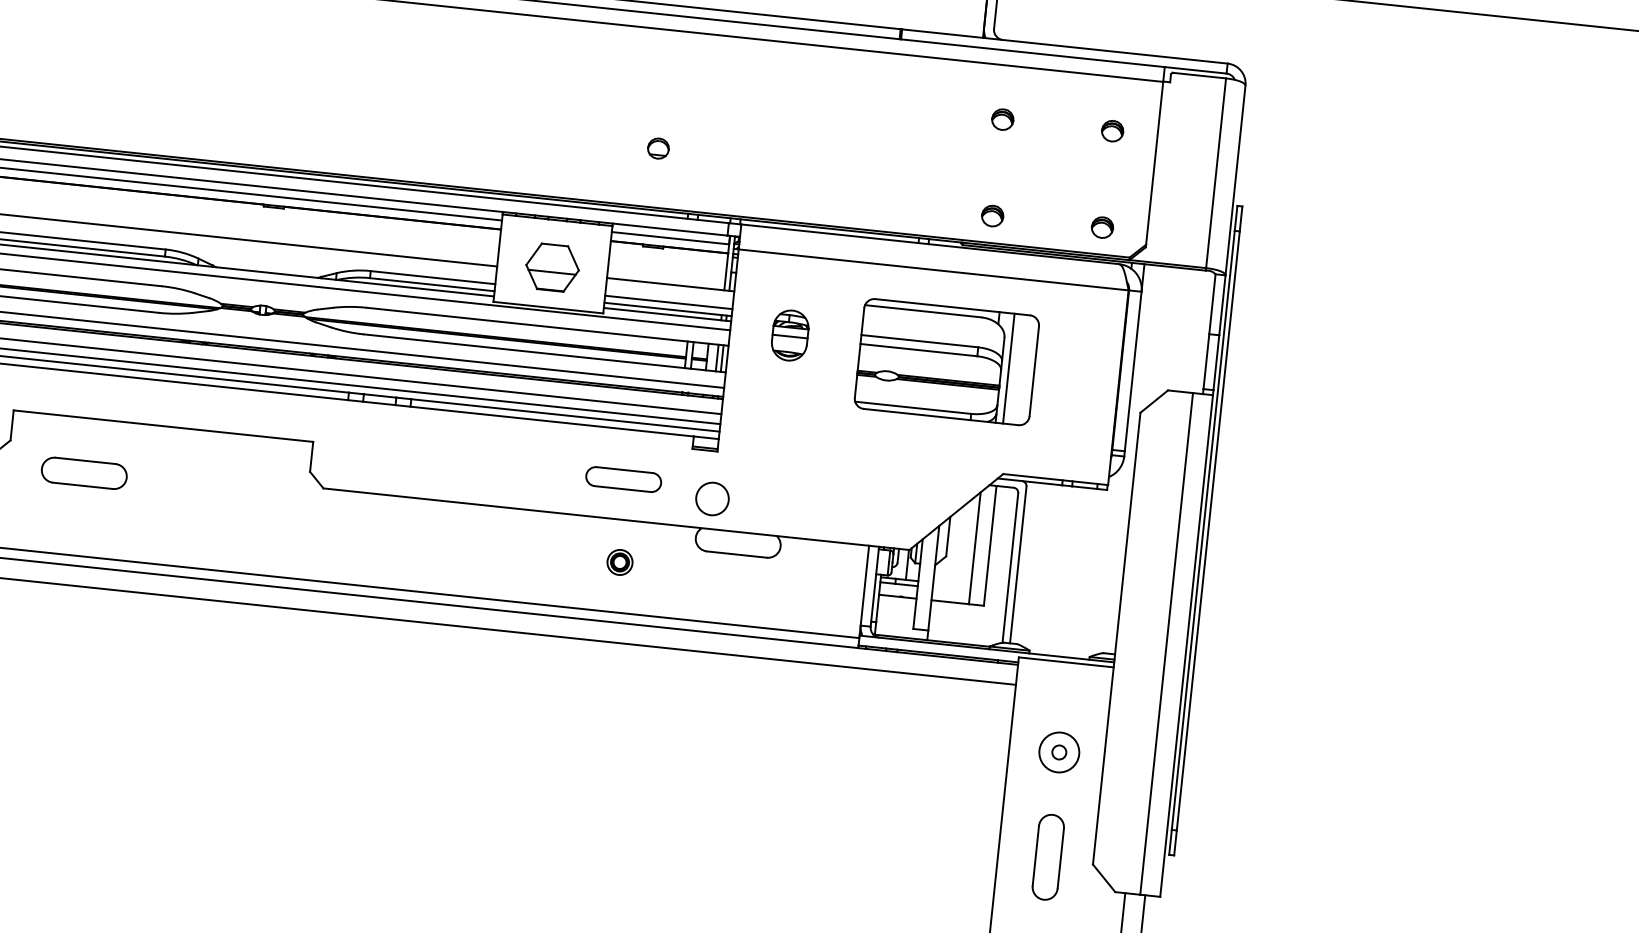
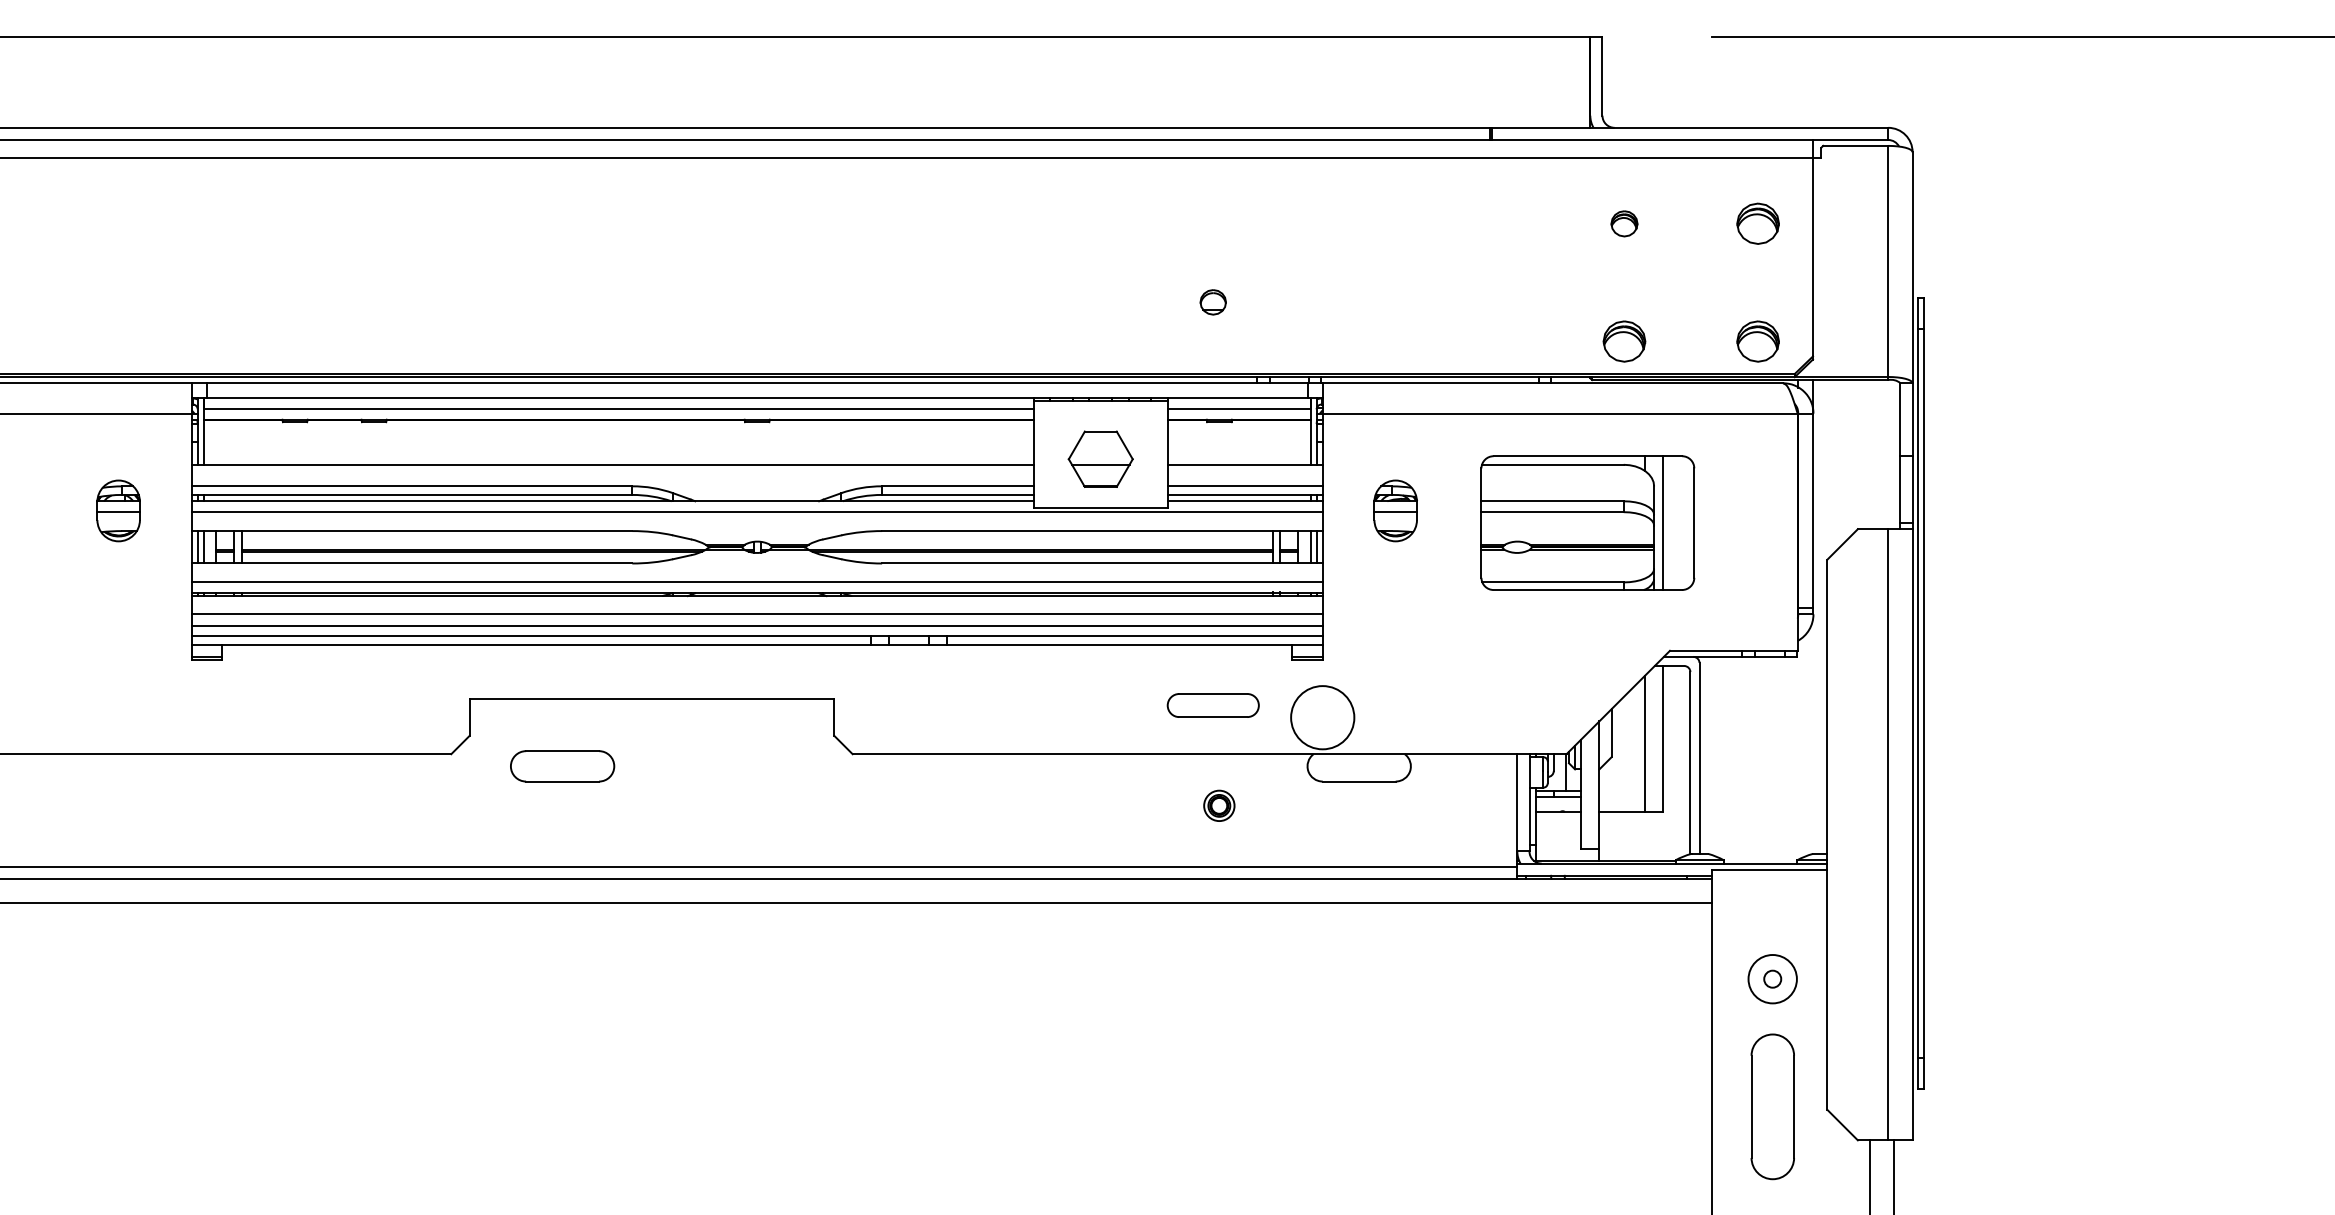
part: (1112, 130) -> (1758, 223), size x1.6
part: (992, 215) -> (1624, 340), size x1.6
part: (1102, 226) -> (1758, 340), size x1.6
circle: (712, 498) -> (1322, 717), size x1.6
part: (1048, 856) -> (1772, 1106), size x1.4

